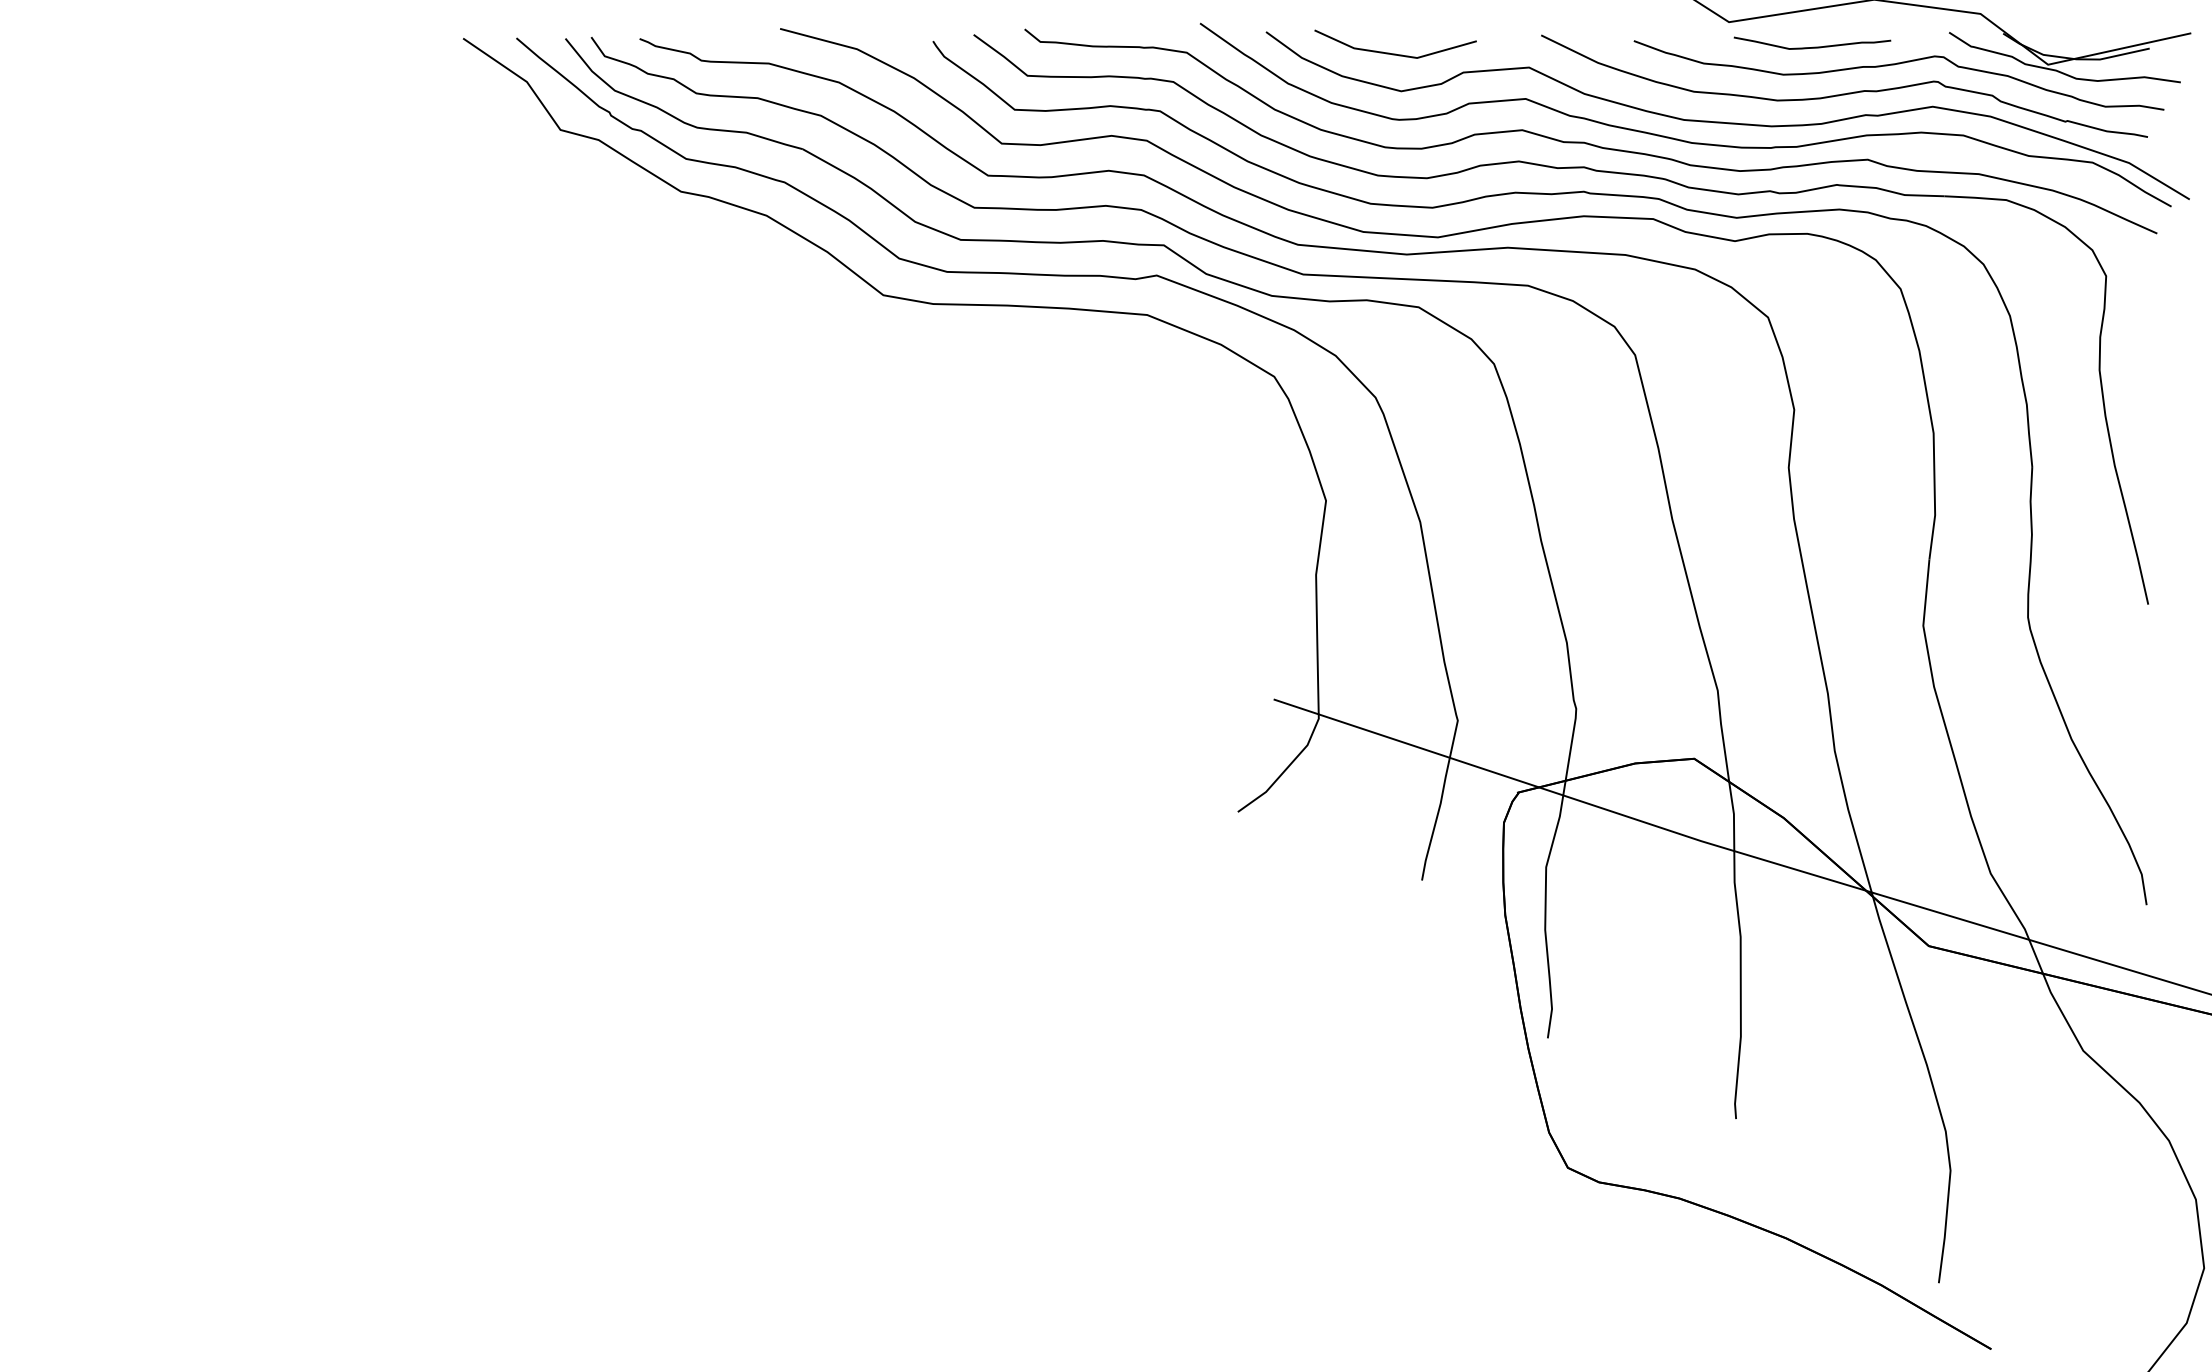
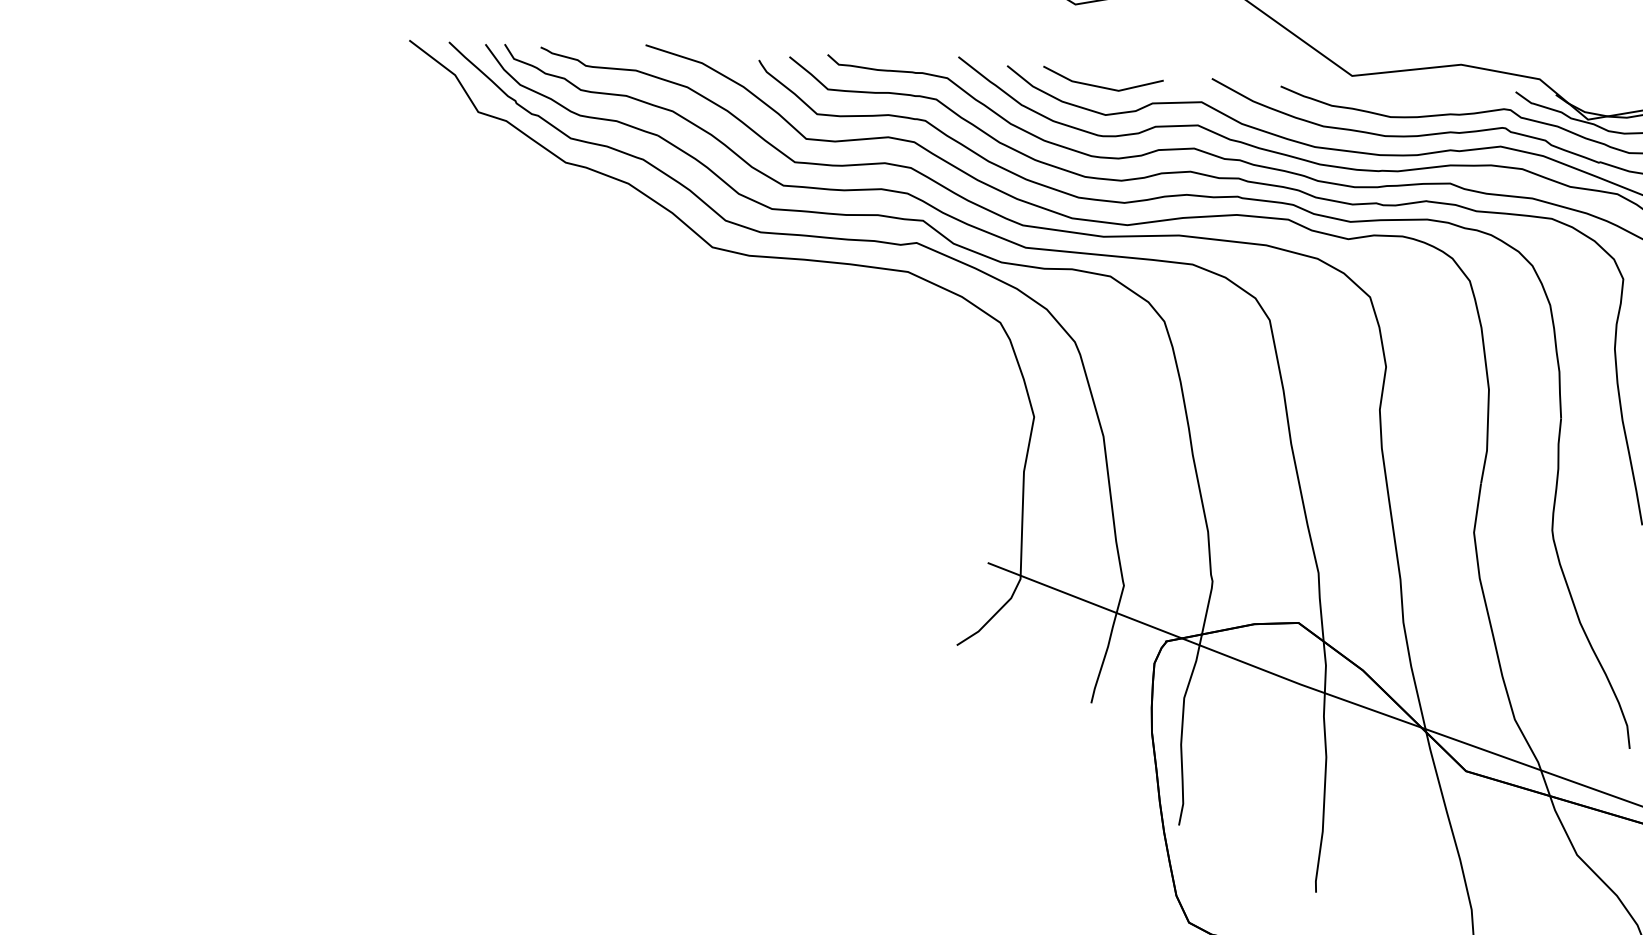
curve: (1813, 46) -> (1414, 97), removed

